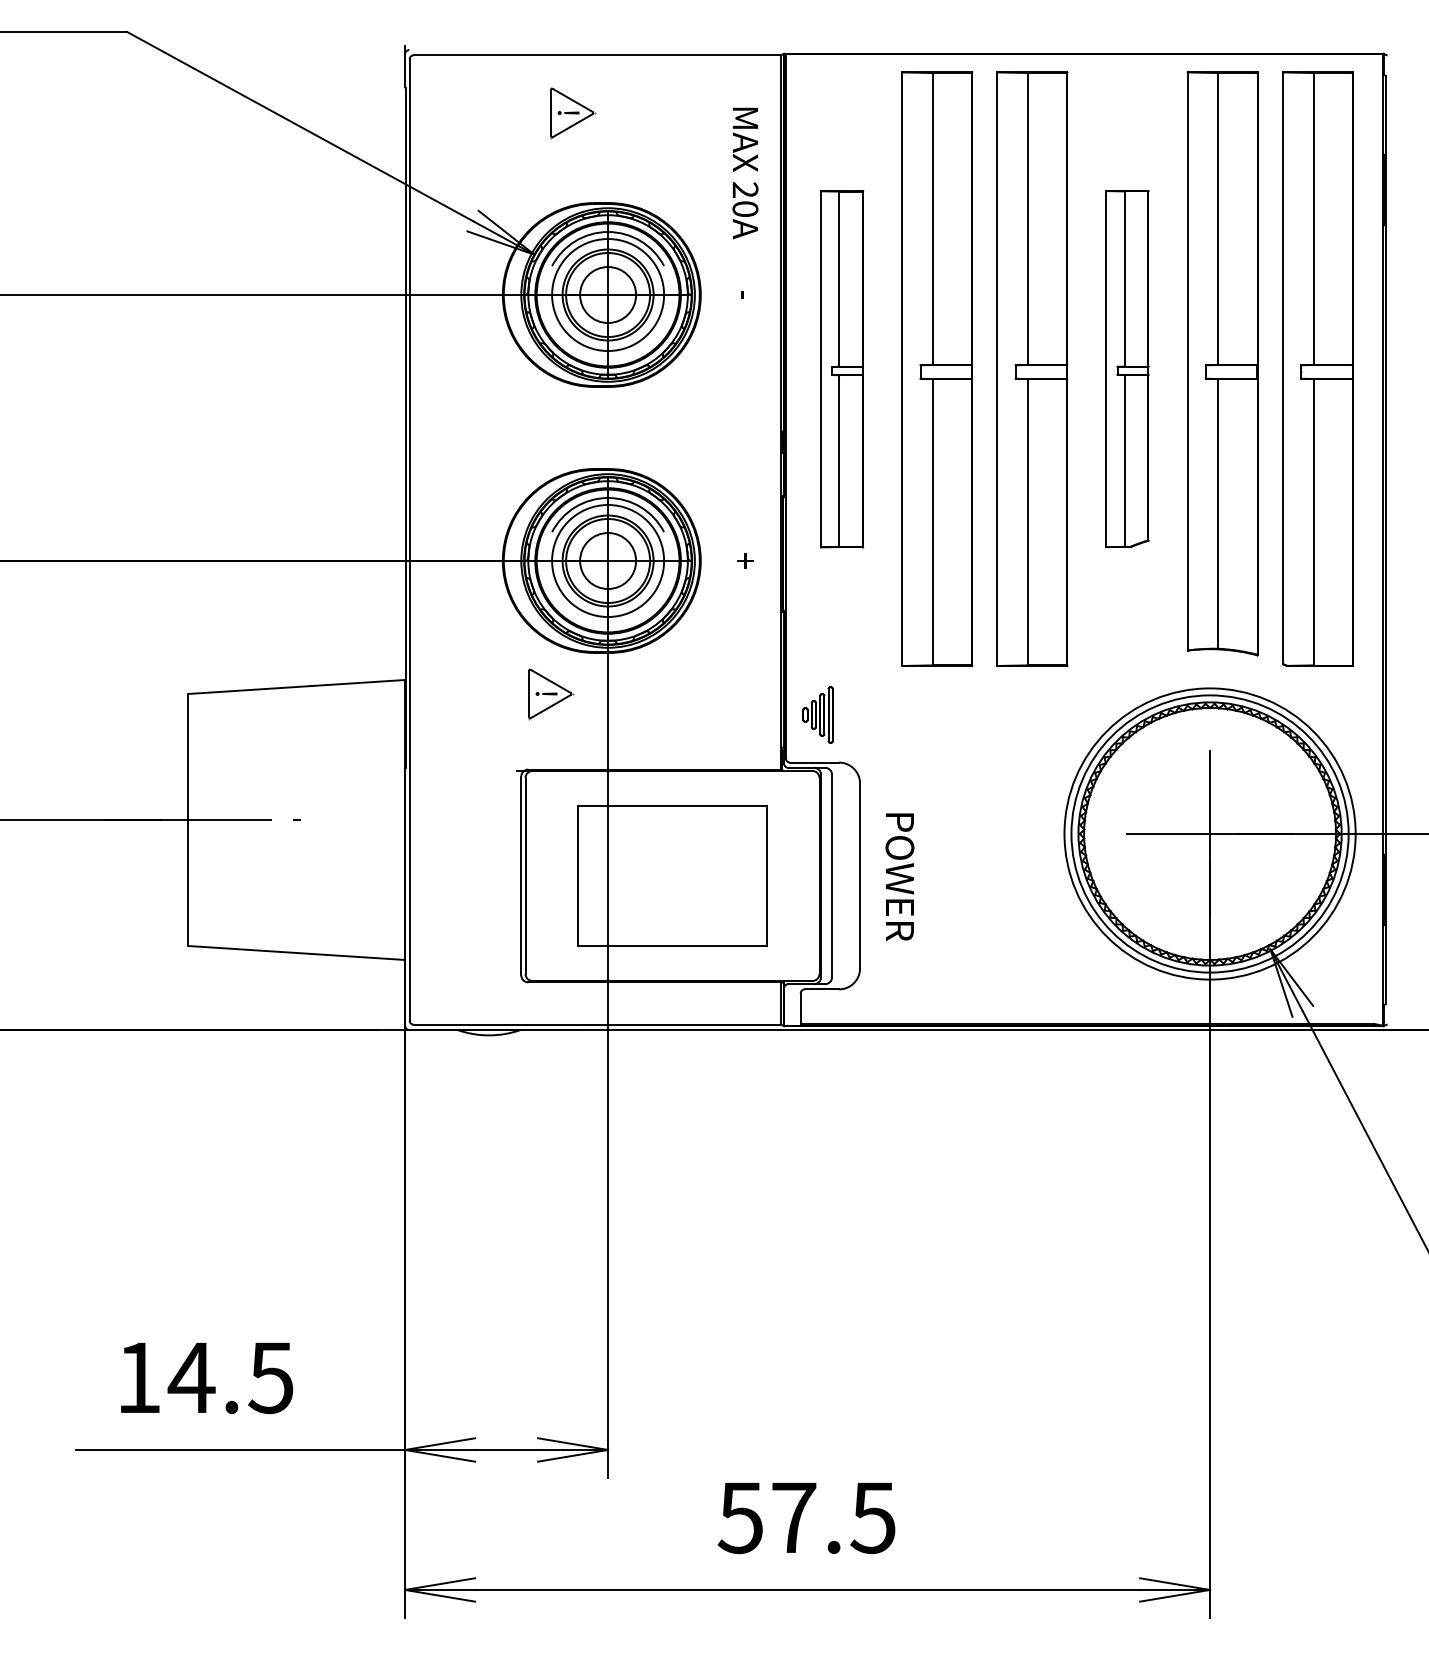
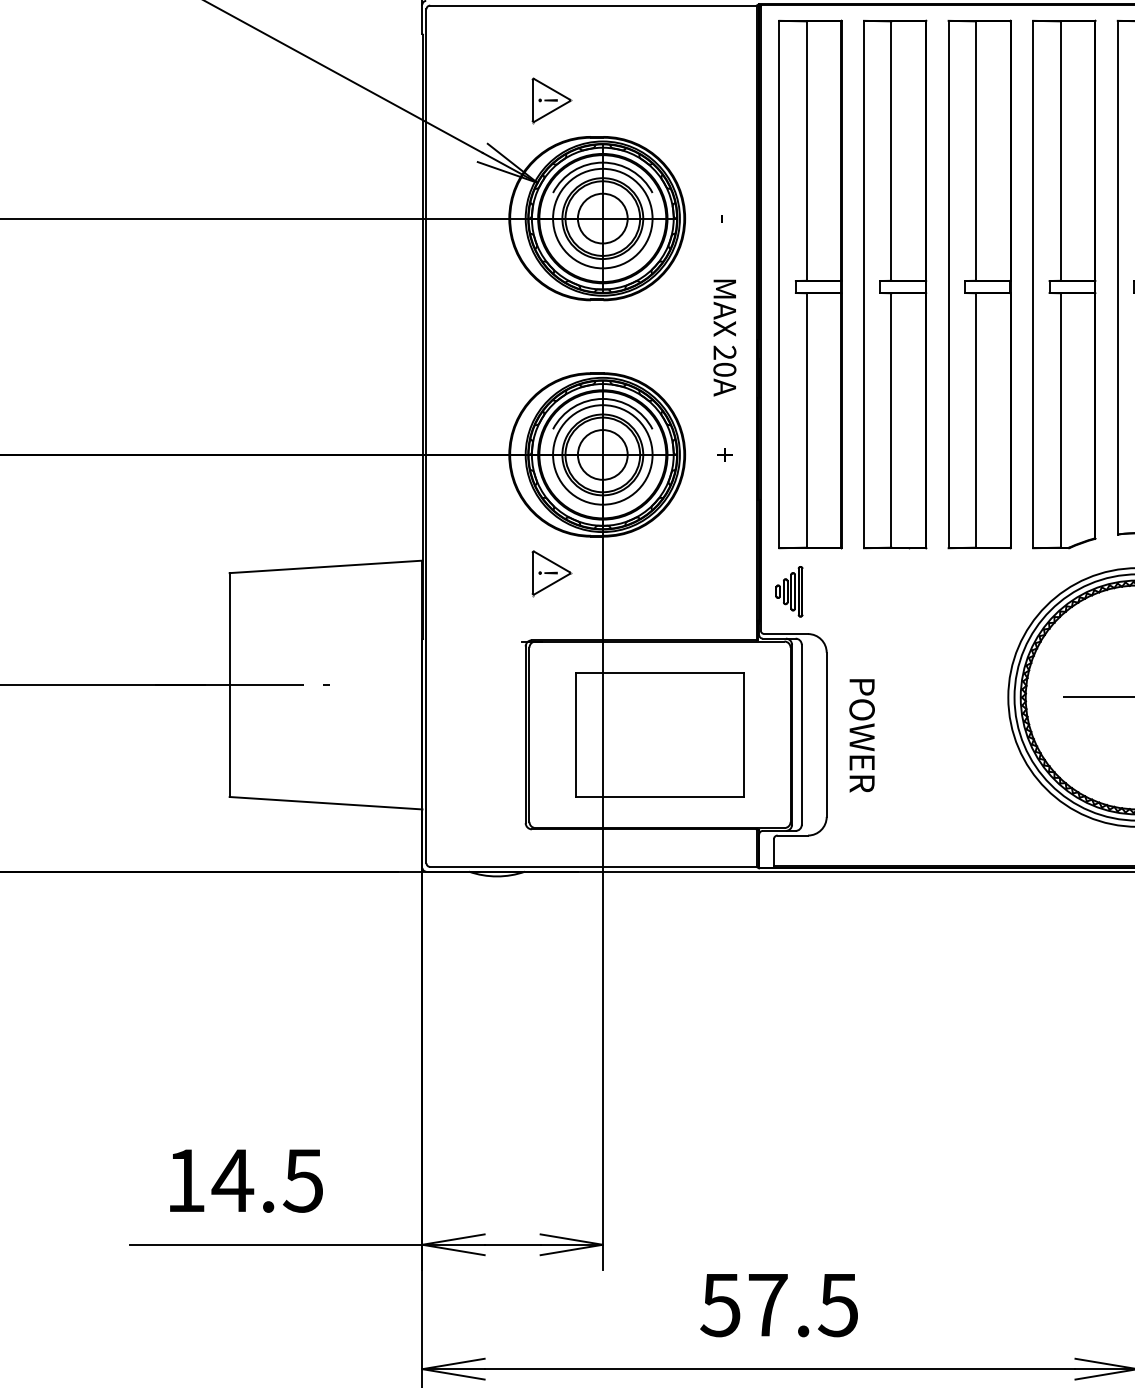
part: (573, 113) -> (552, 100), moved
text: (745, 173) -> (724, 338), moved
part: (1127, 368) -> (1064, 283), size x1.67
part: (841, 369) -> (810, 284), size x1.67

